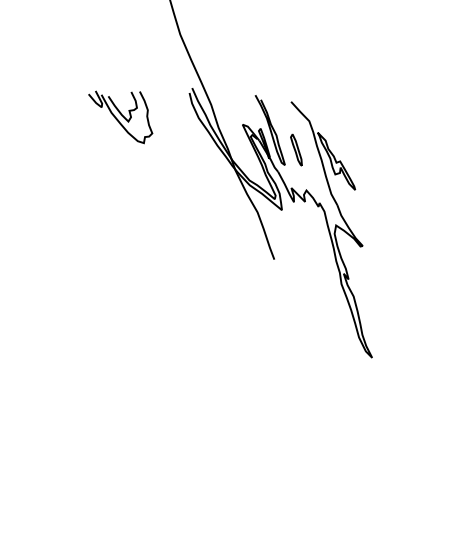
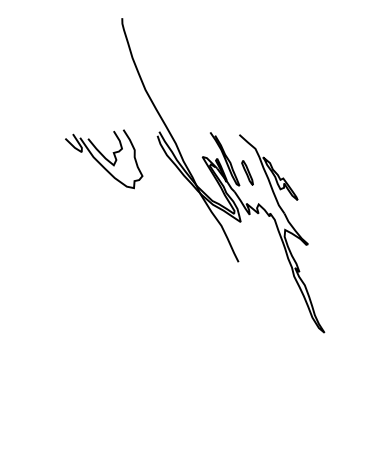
part: (120, 115) -> (104, 159), size x1.43

